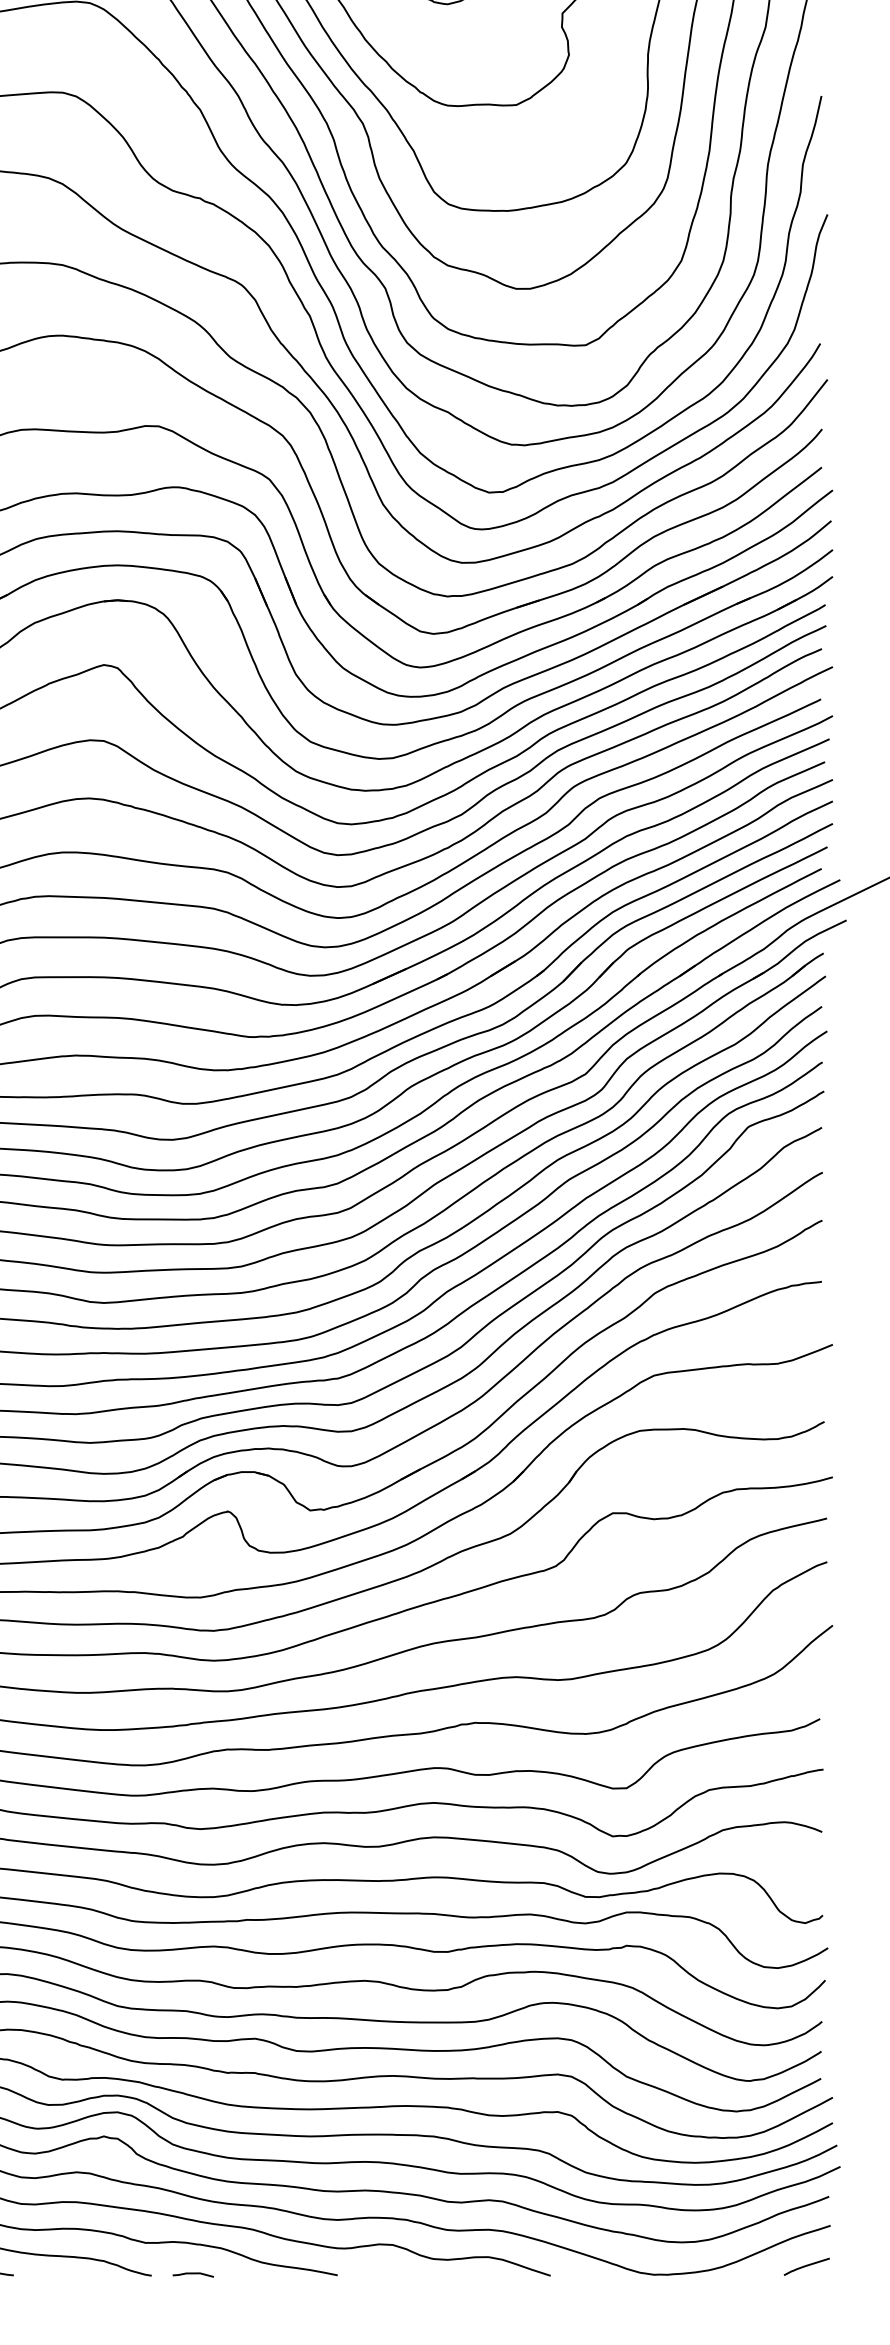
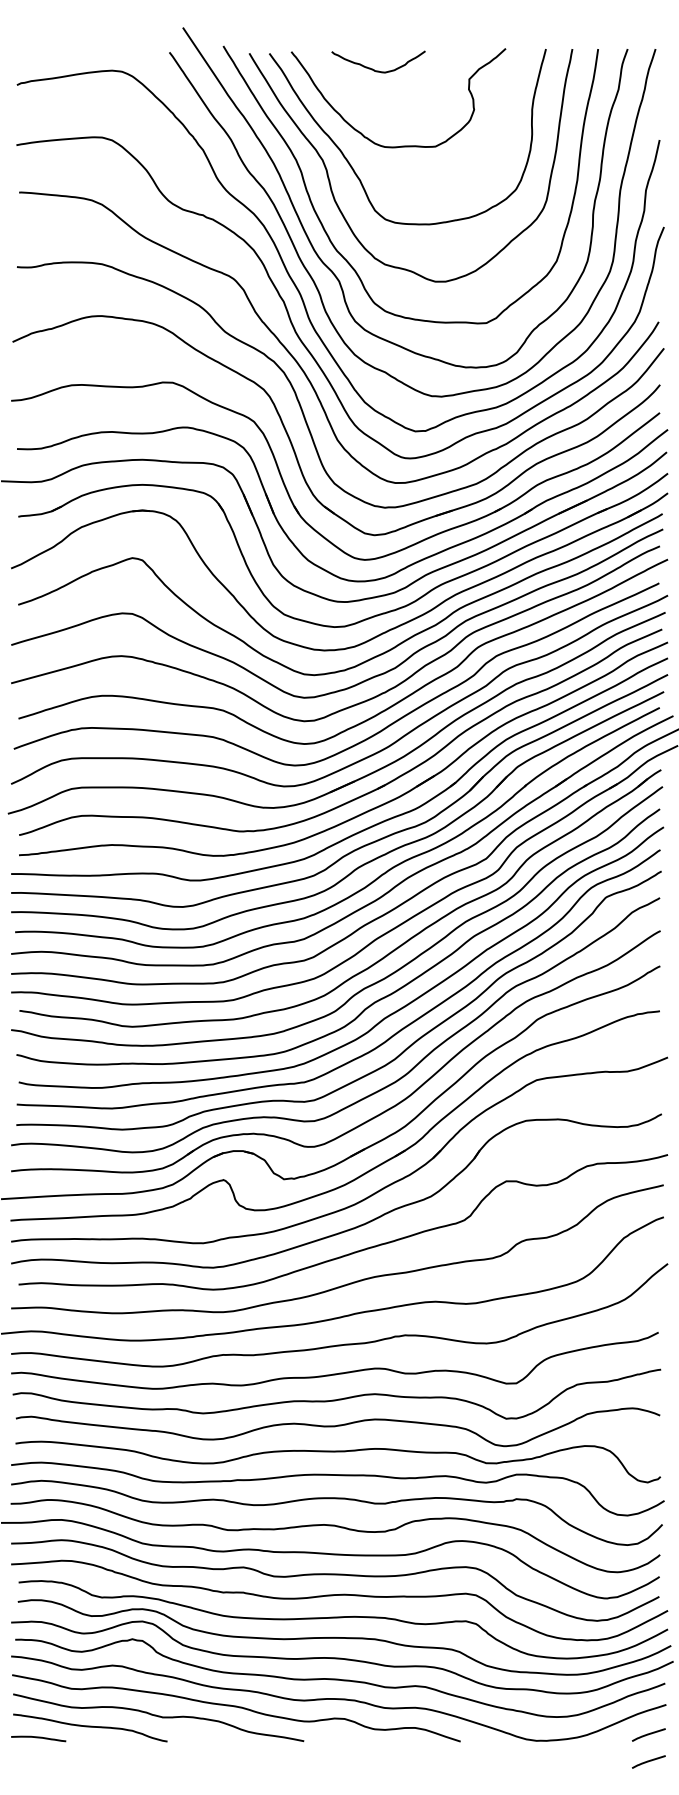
curve: (193, 2274) -> (198, 1740), removed
curve: (806, 2302) -> (648, 1761), added

